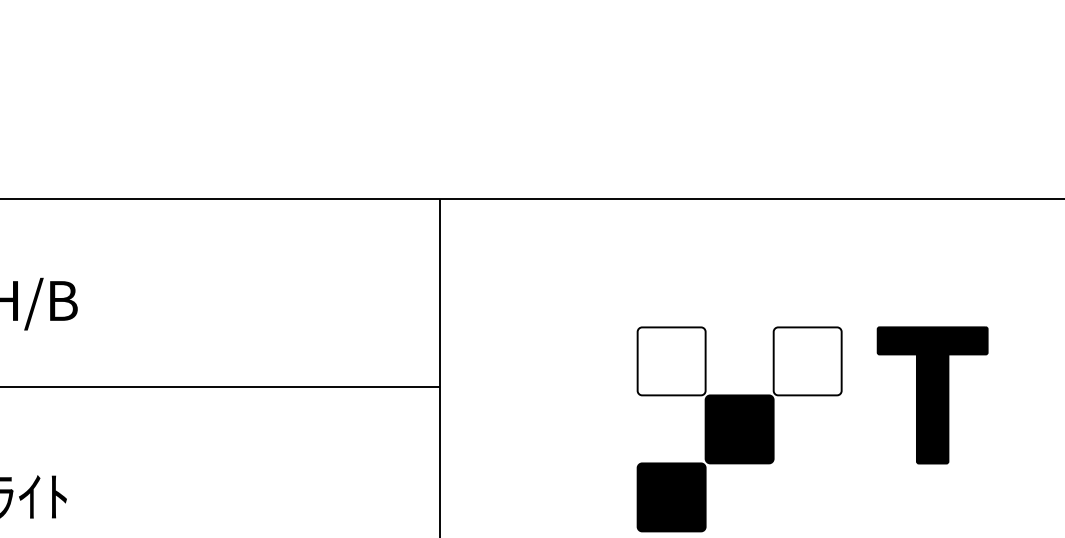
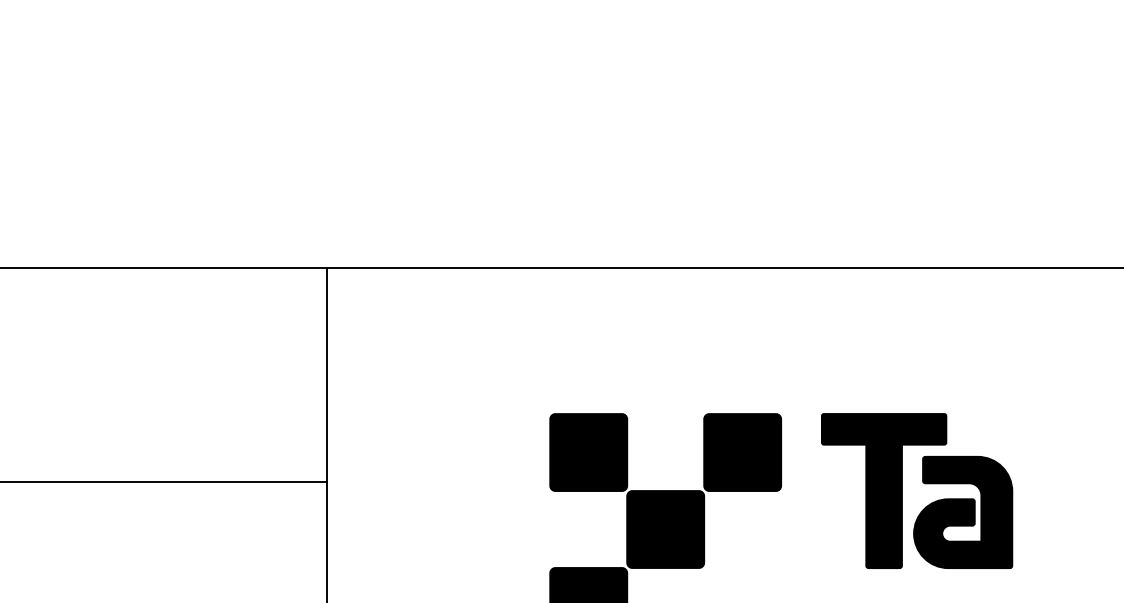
fill: (671, 361) -> (588, 452), added
fill: (807, 361) -> (742, 452), added
part: (1002, 414) -> (963, 512), added

